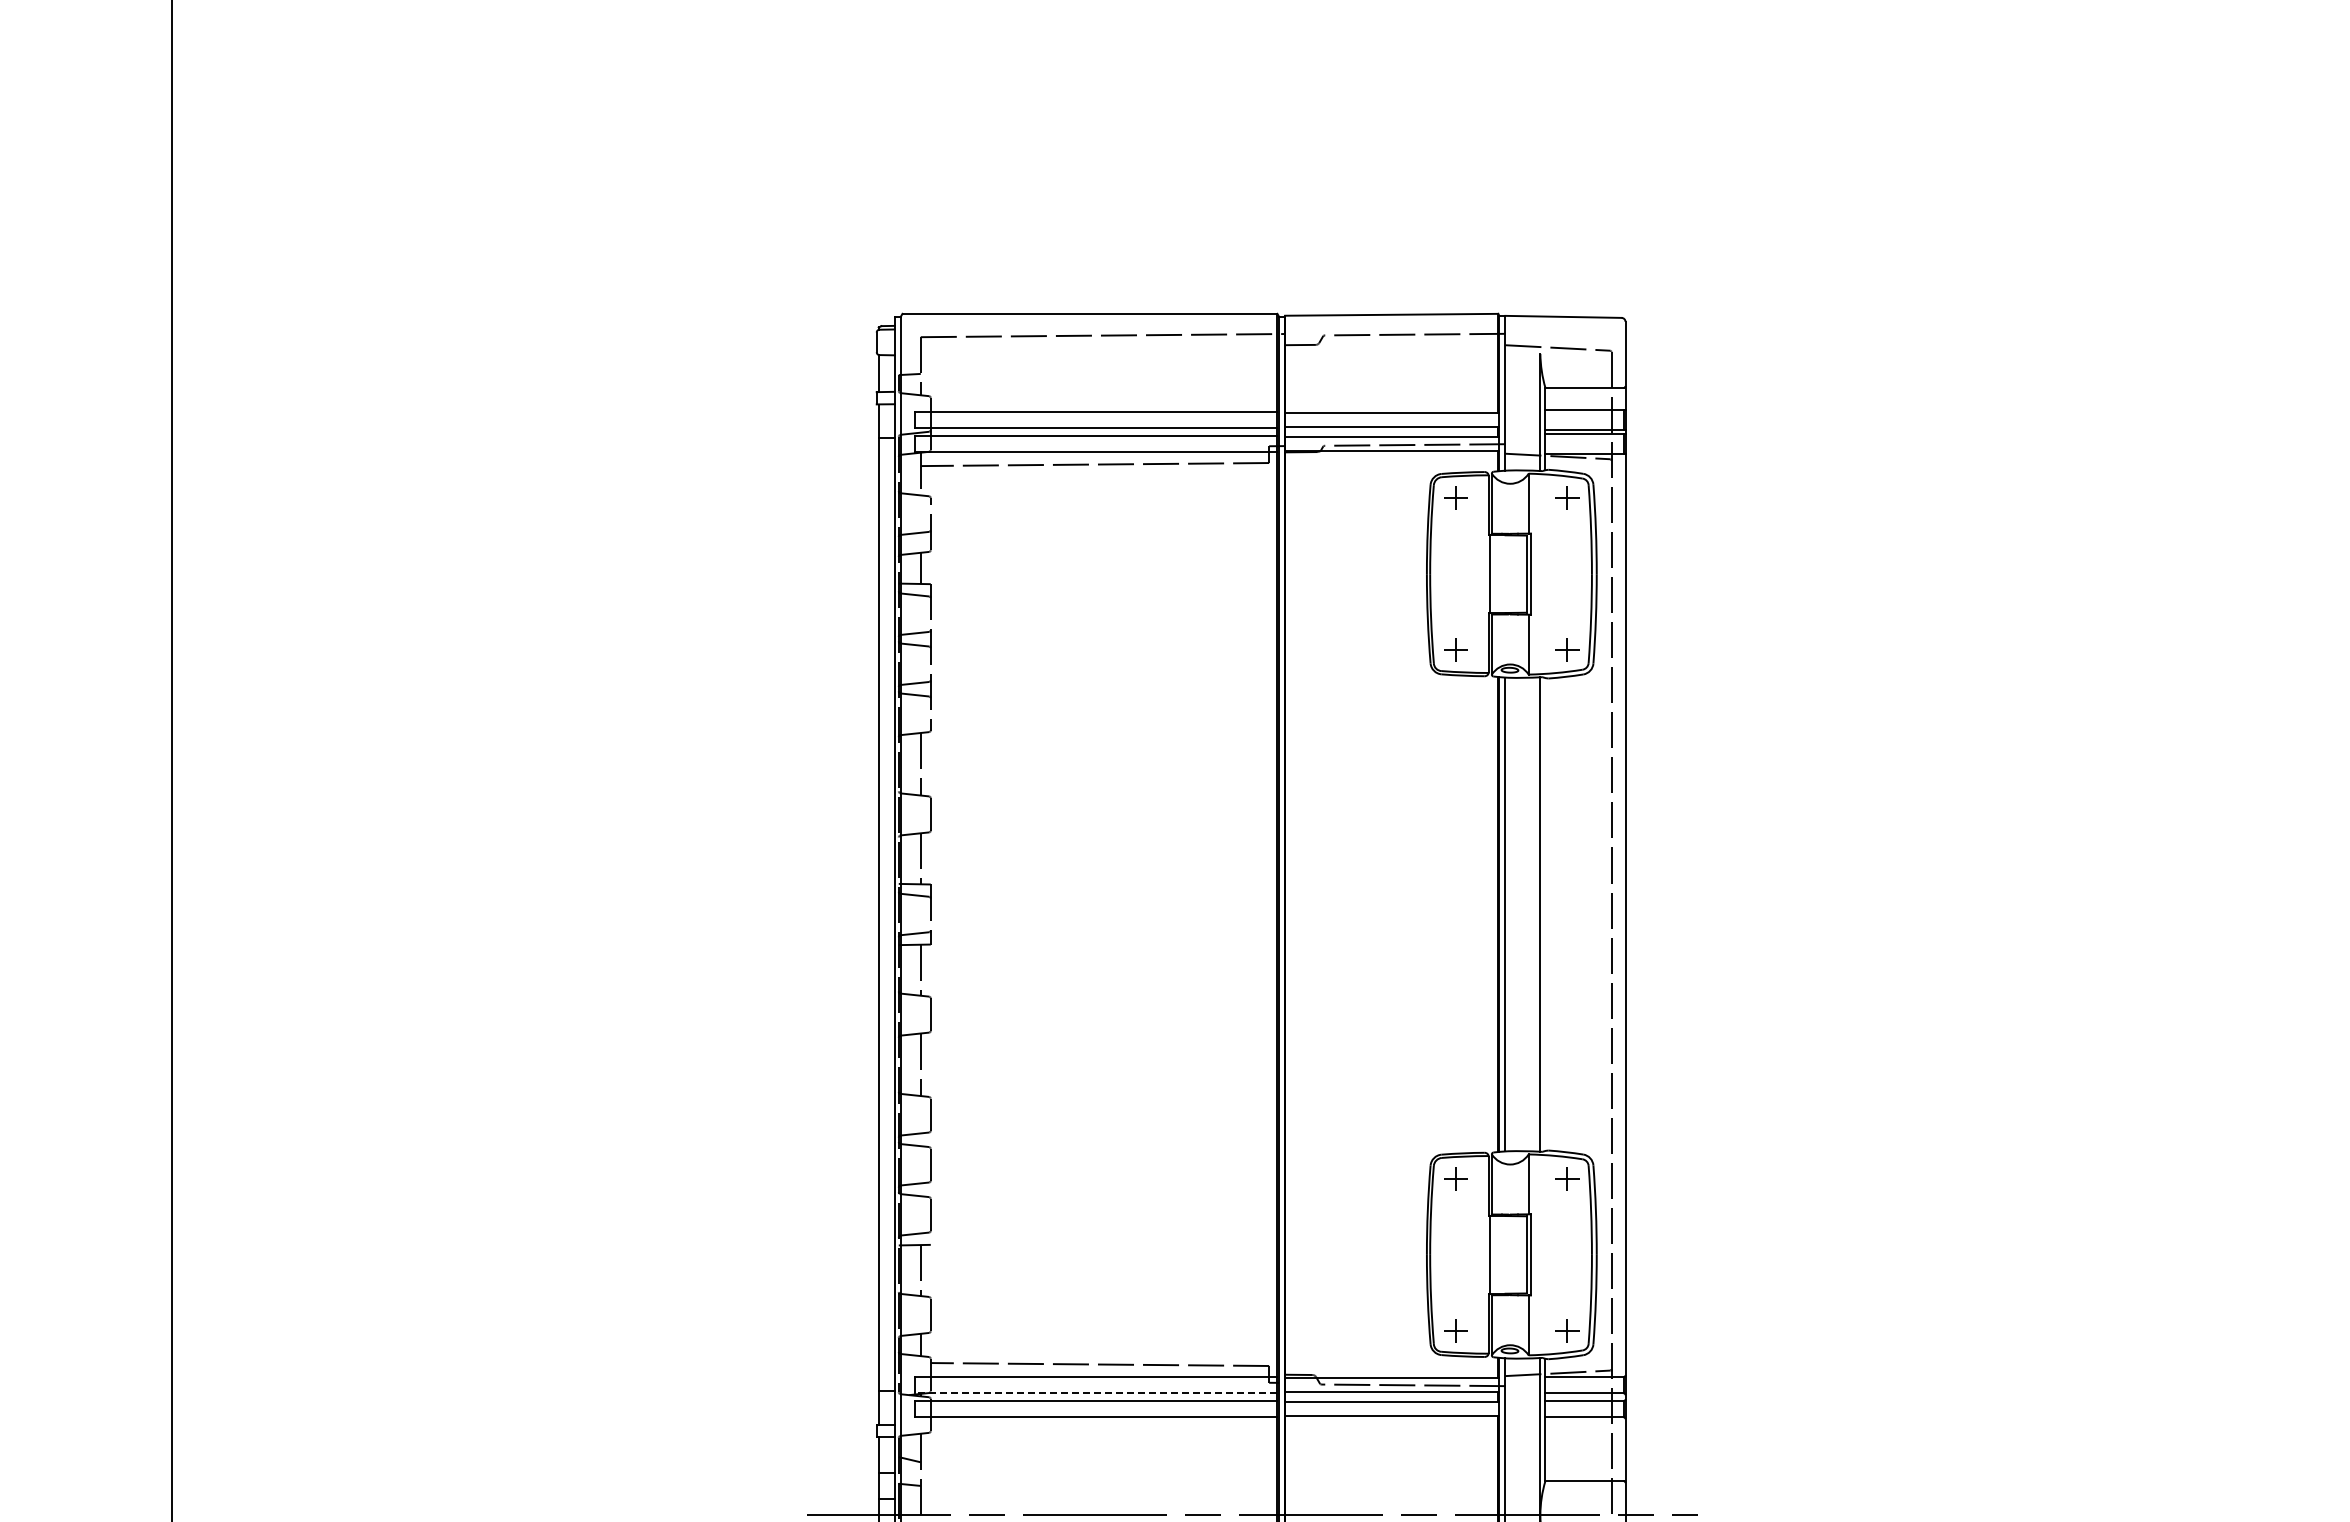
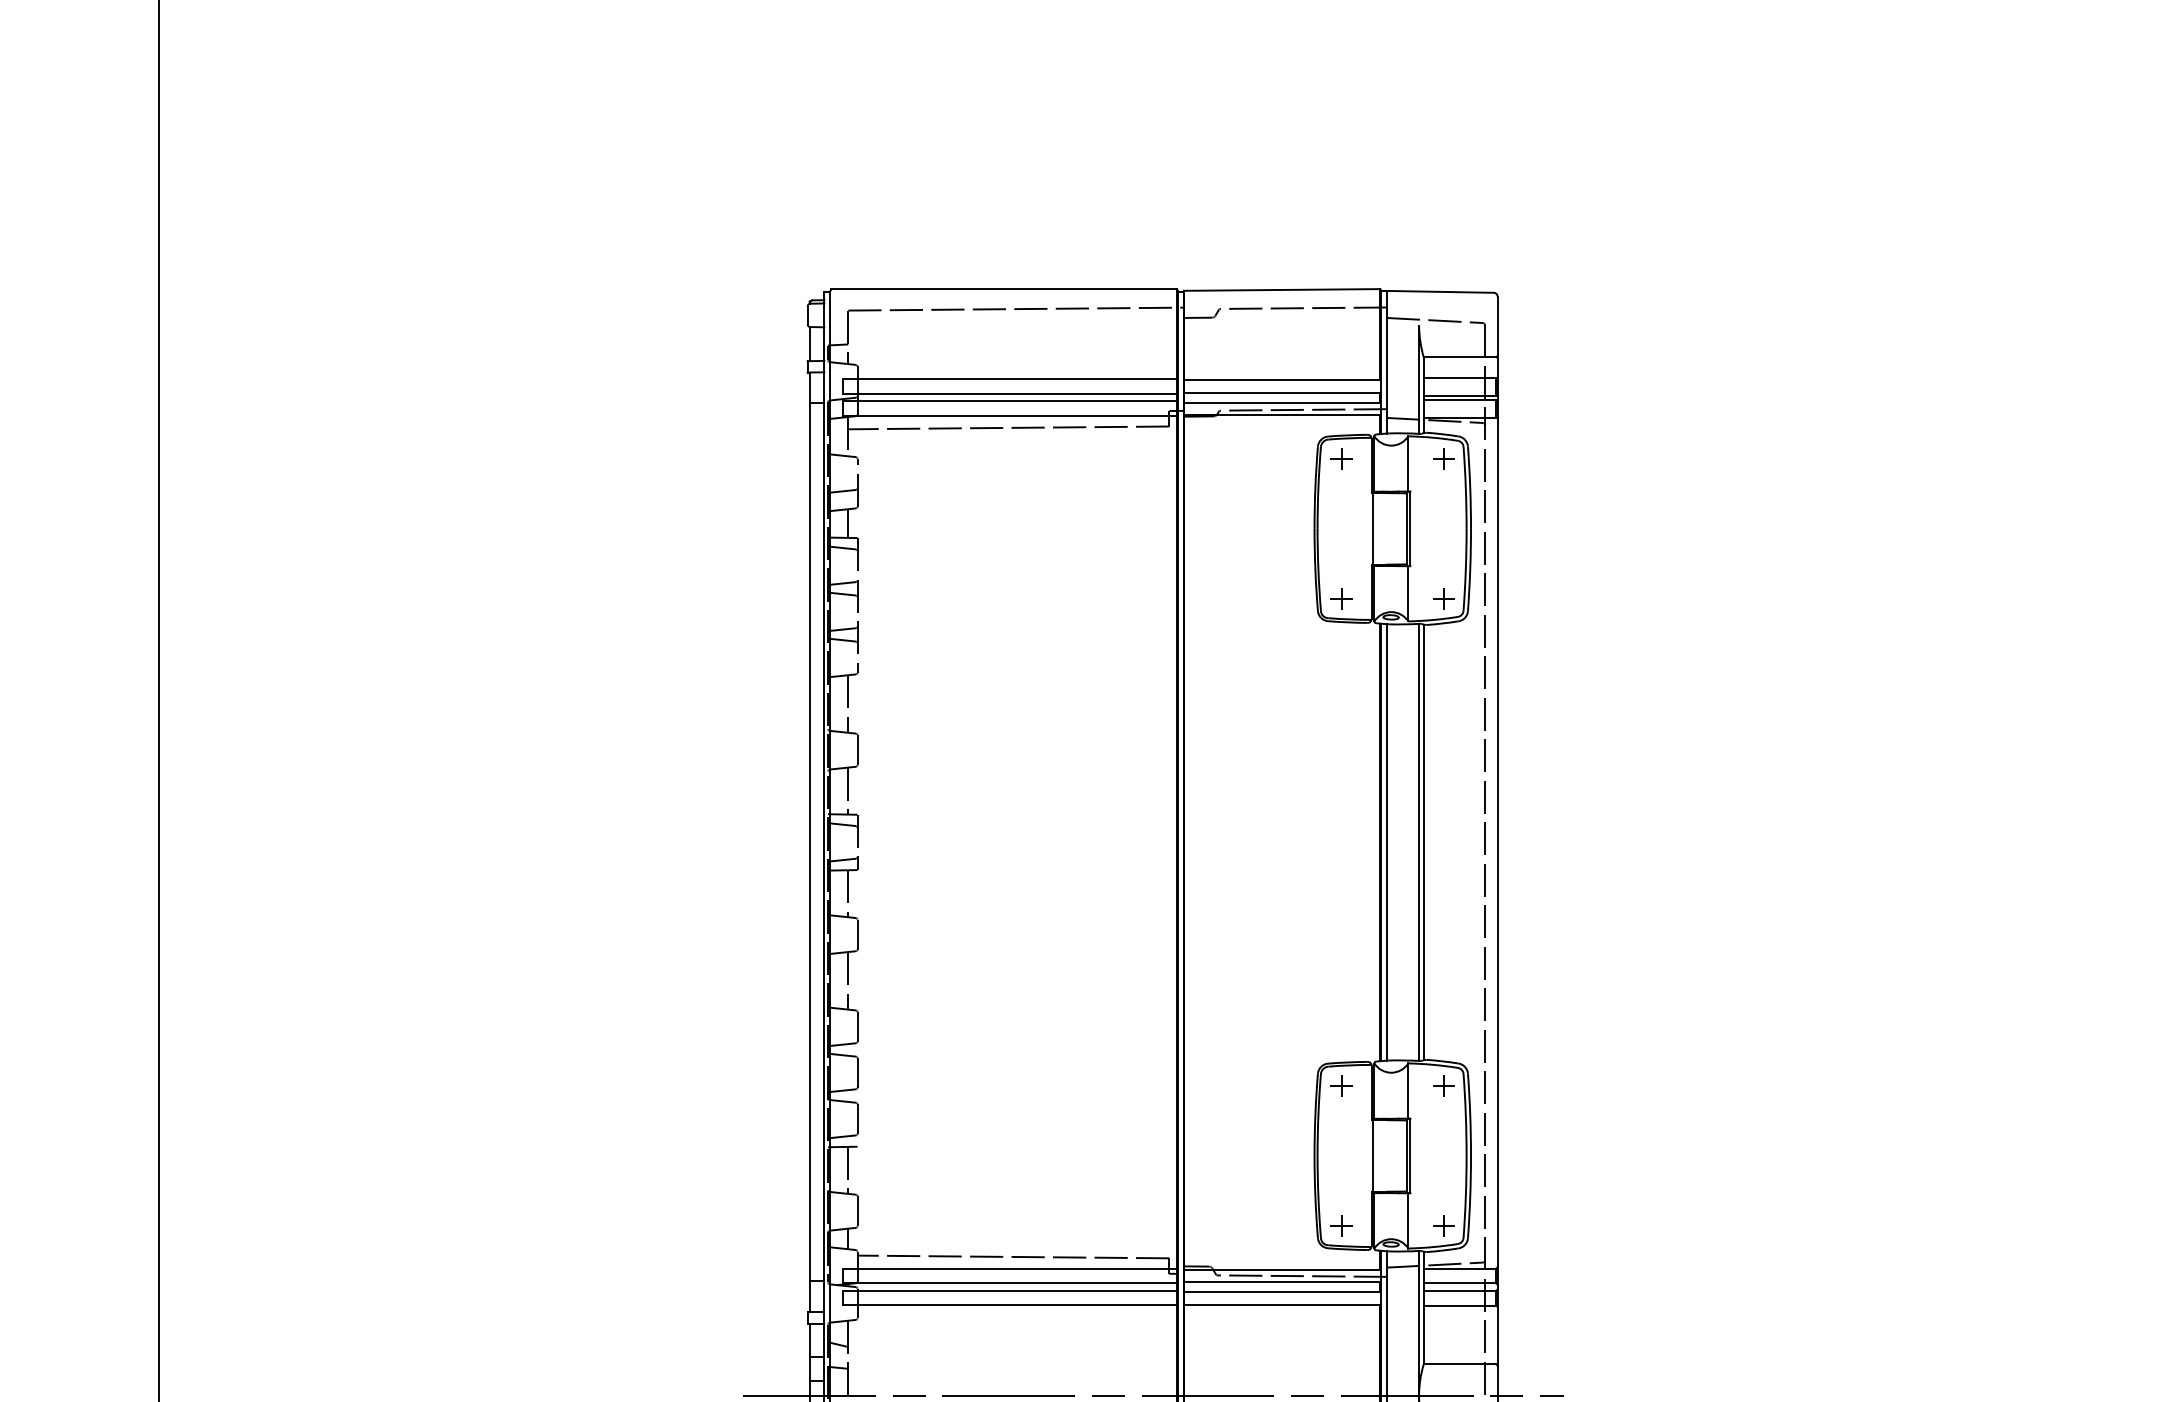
line: (1545, 914) -> (1423, 842), added
line: (1096, 1393) -> (1010, 1283), dashed -> solid

